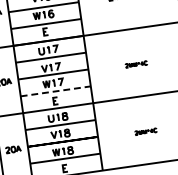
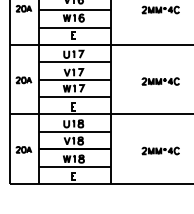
part: (136, 64) -> (160, 81), size x1.67
line: (56, 91) -> (75, 97), dashed -> solid
part: (145, 131) -> (160, 150), size x1.67

